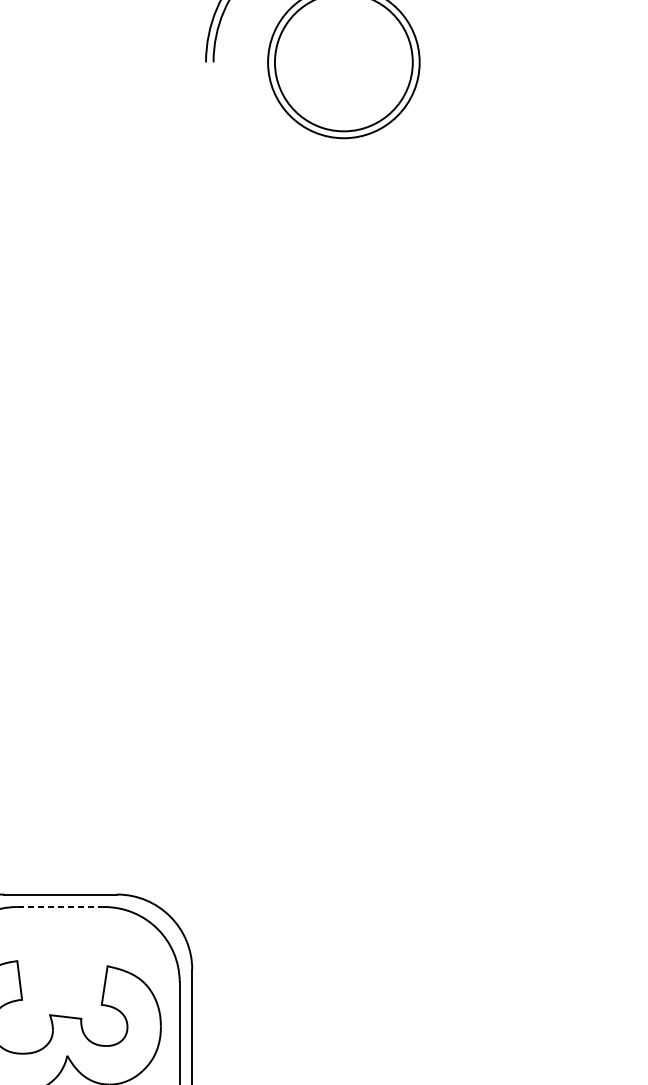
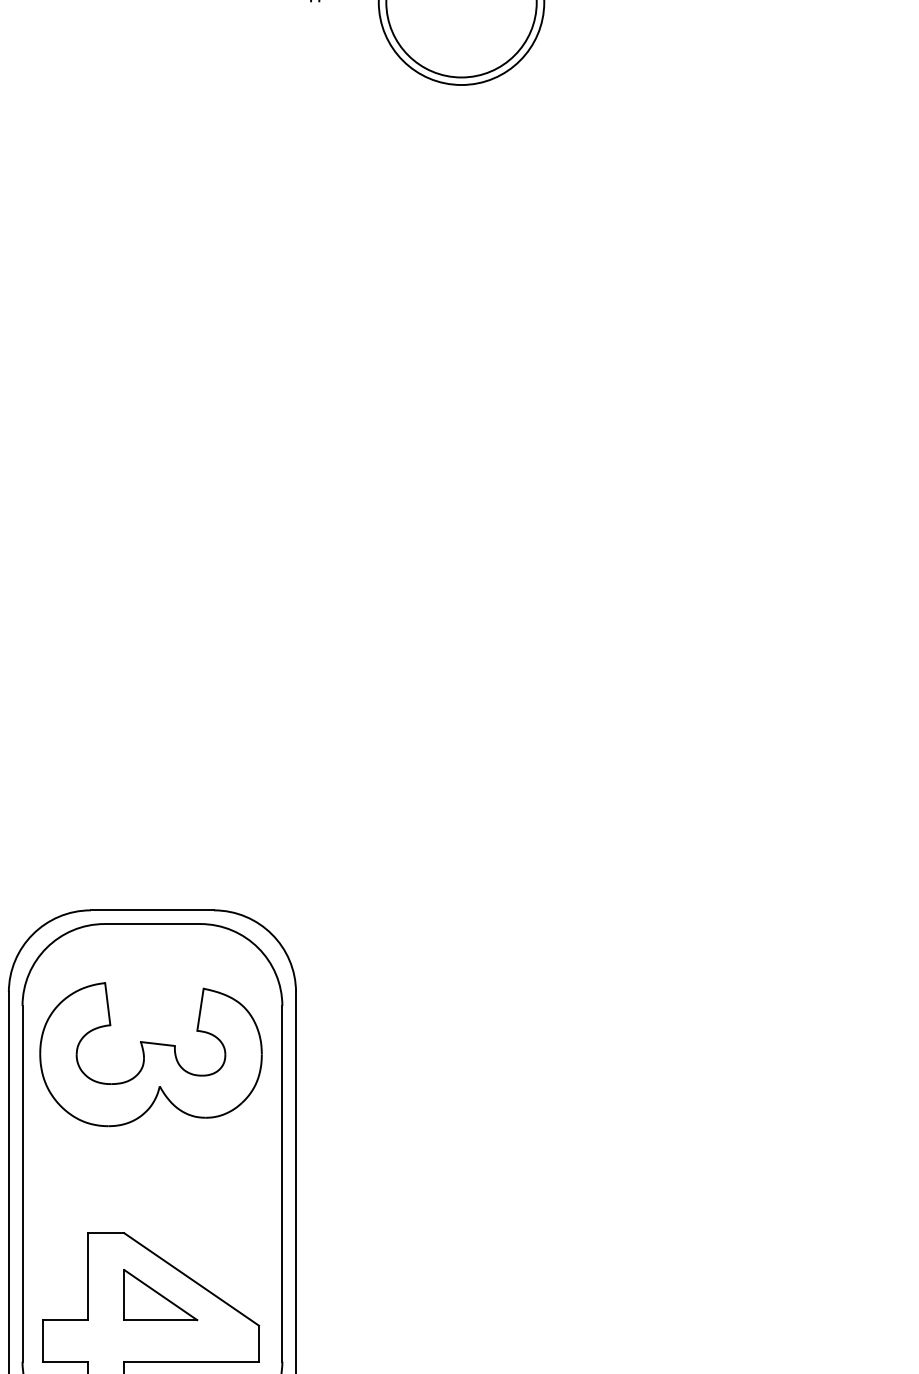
line: (60, 907) -> (152, 924), dashed -> solid

